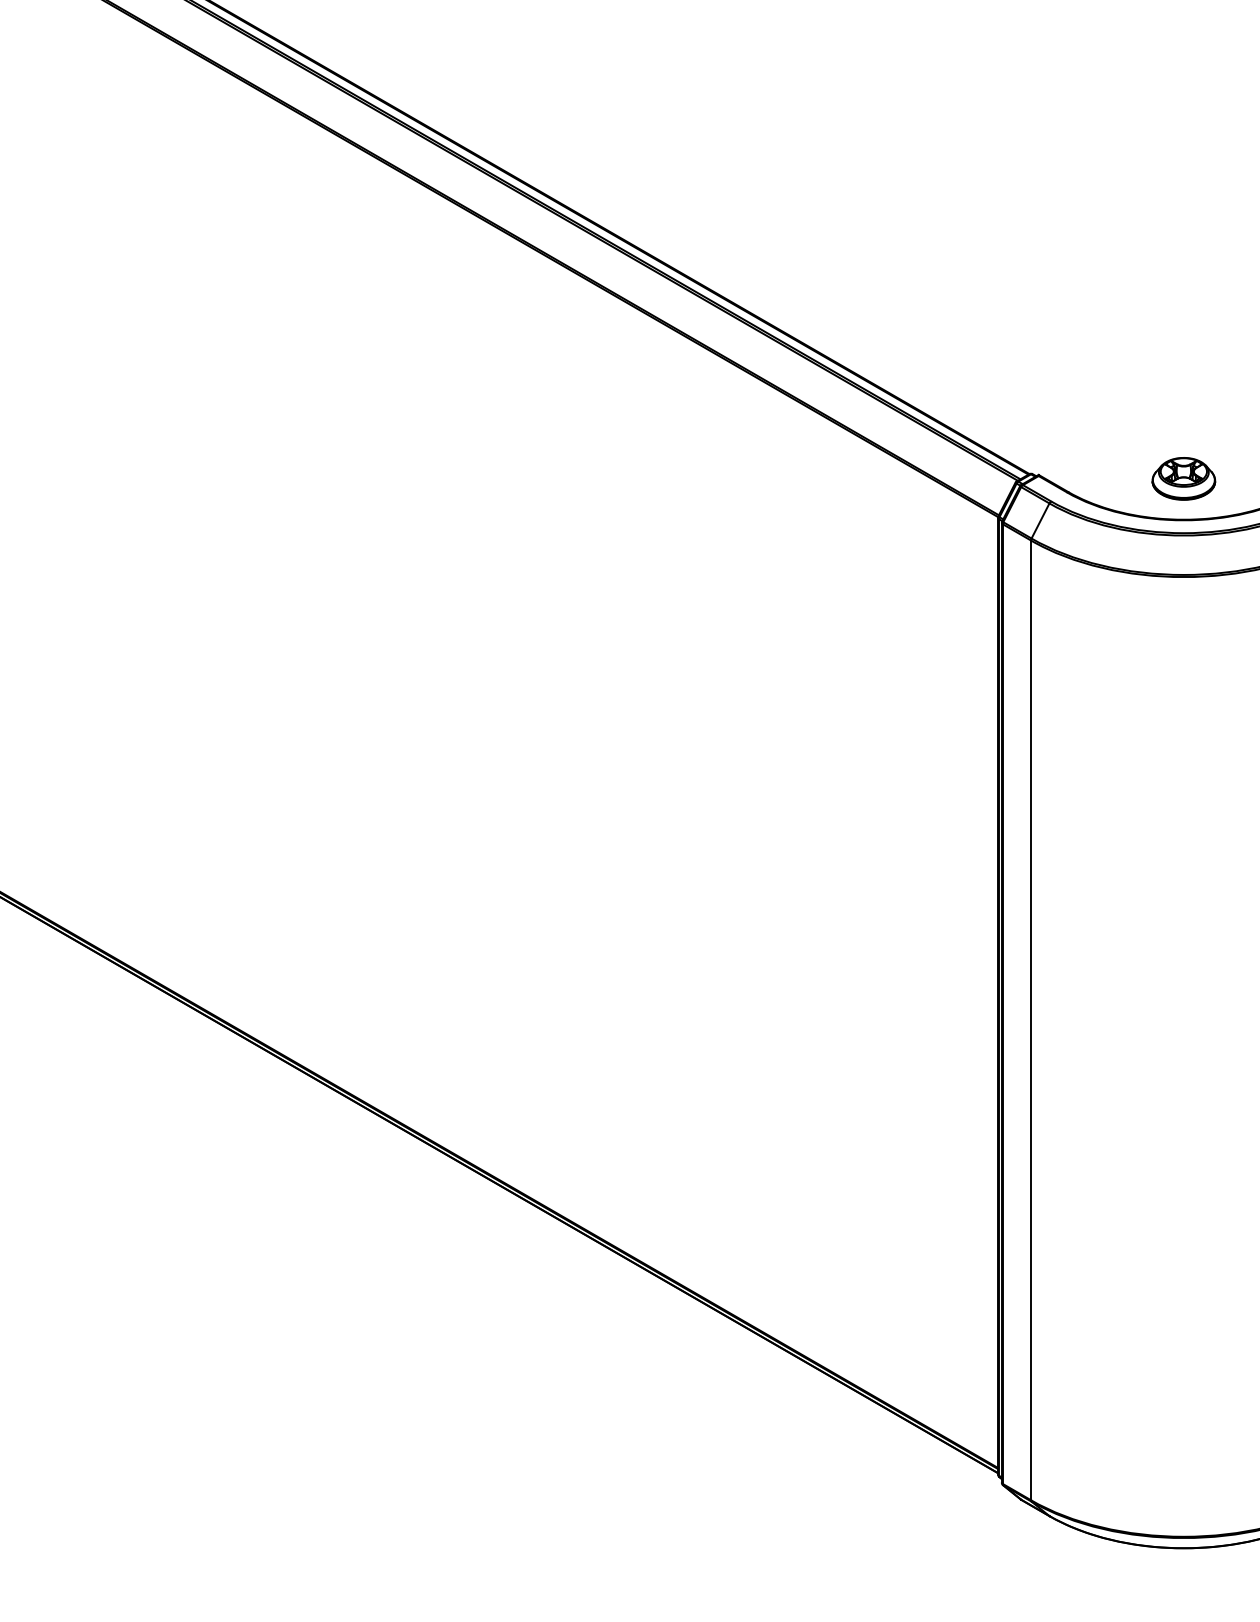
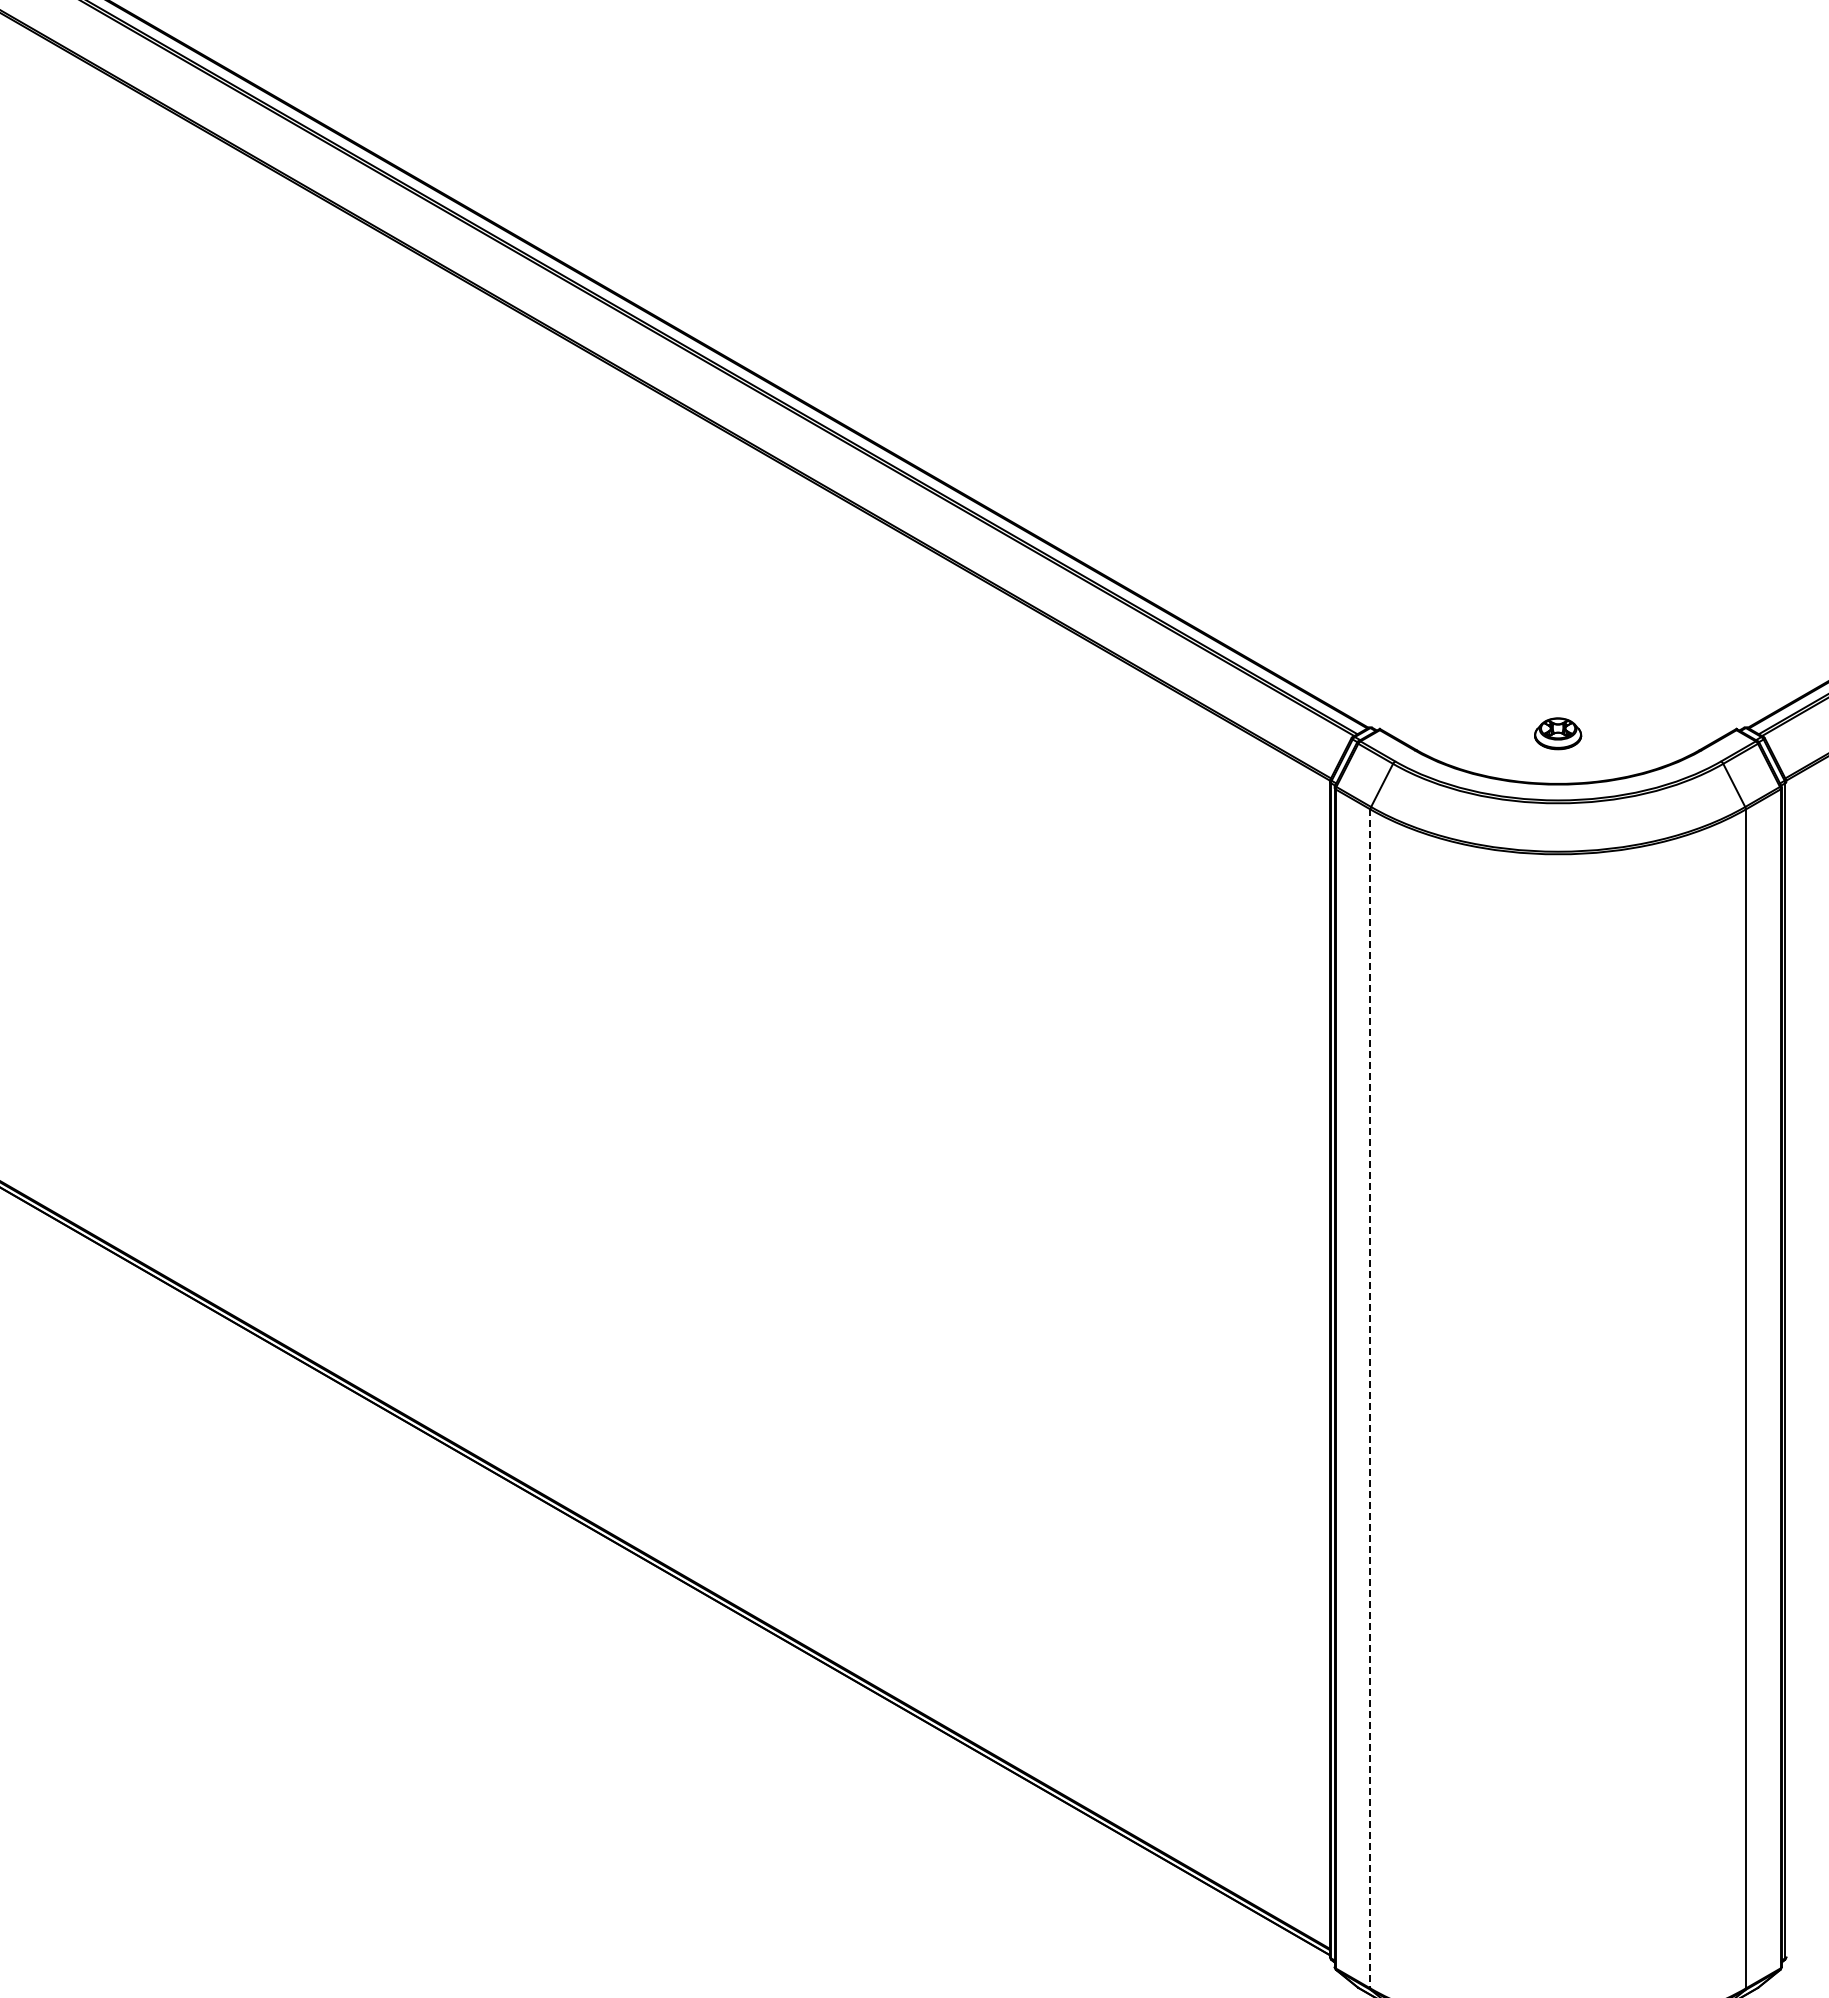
part: (1183, 478) -> (1557, 733), size x0.6
line: (1031, 1020) -> (1370, 1399), solid -> dashed

